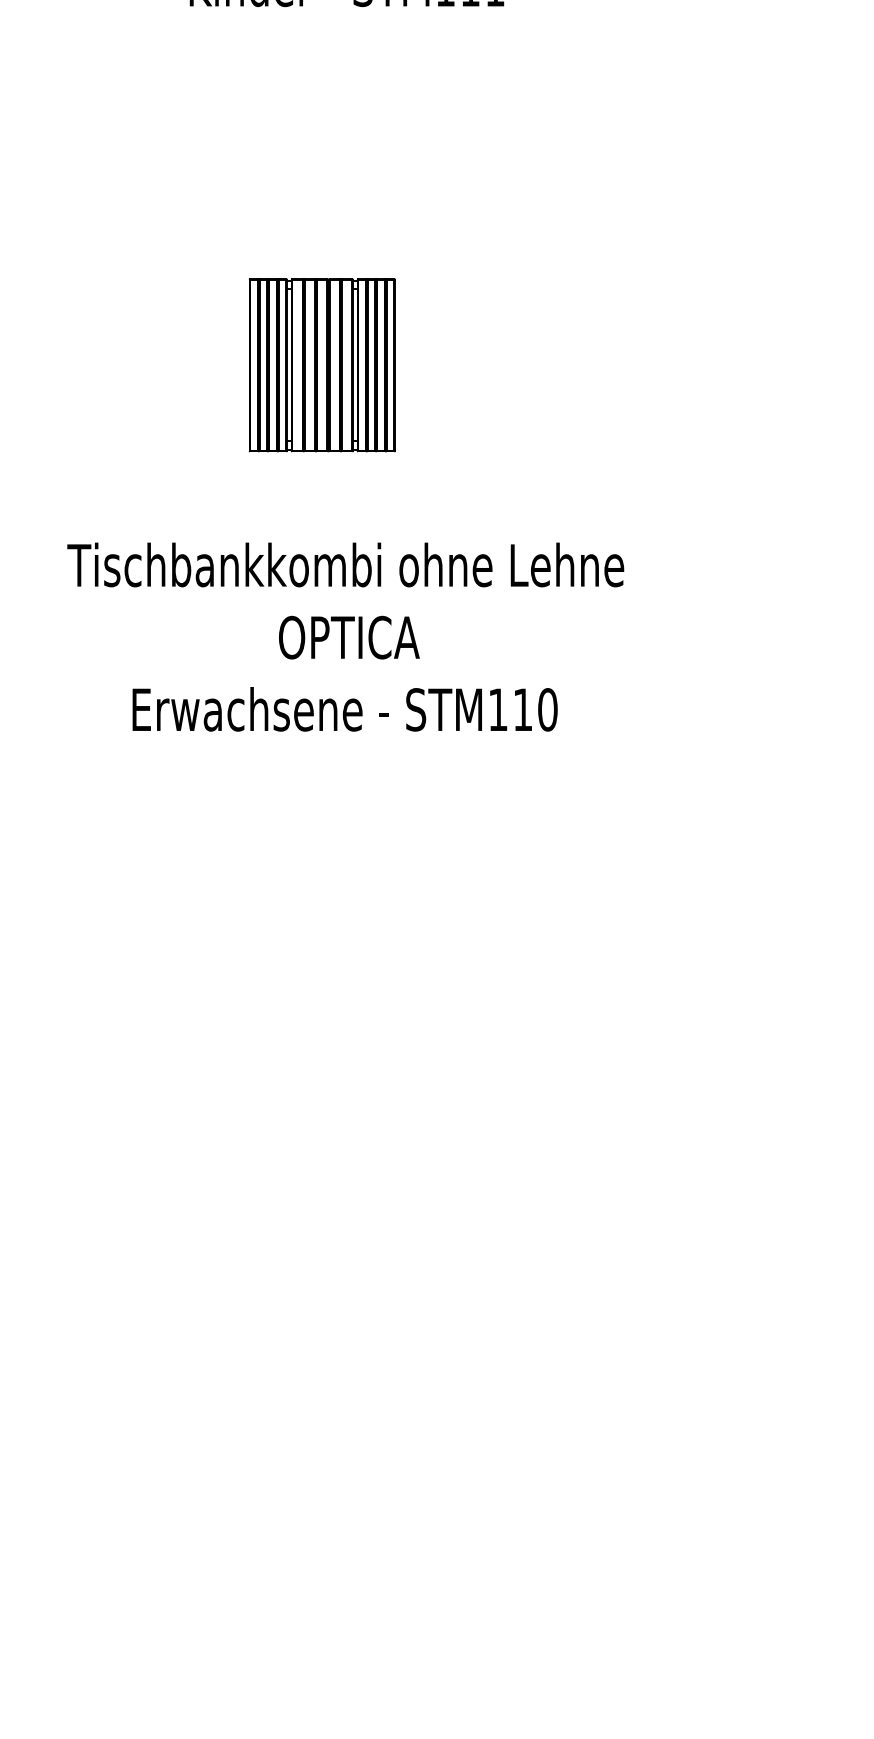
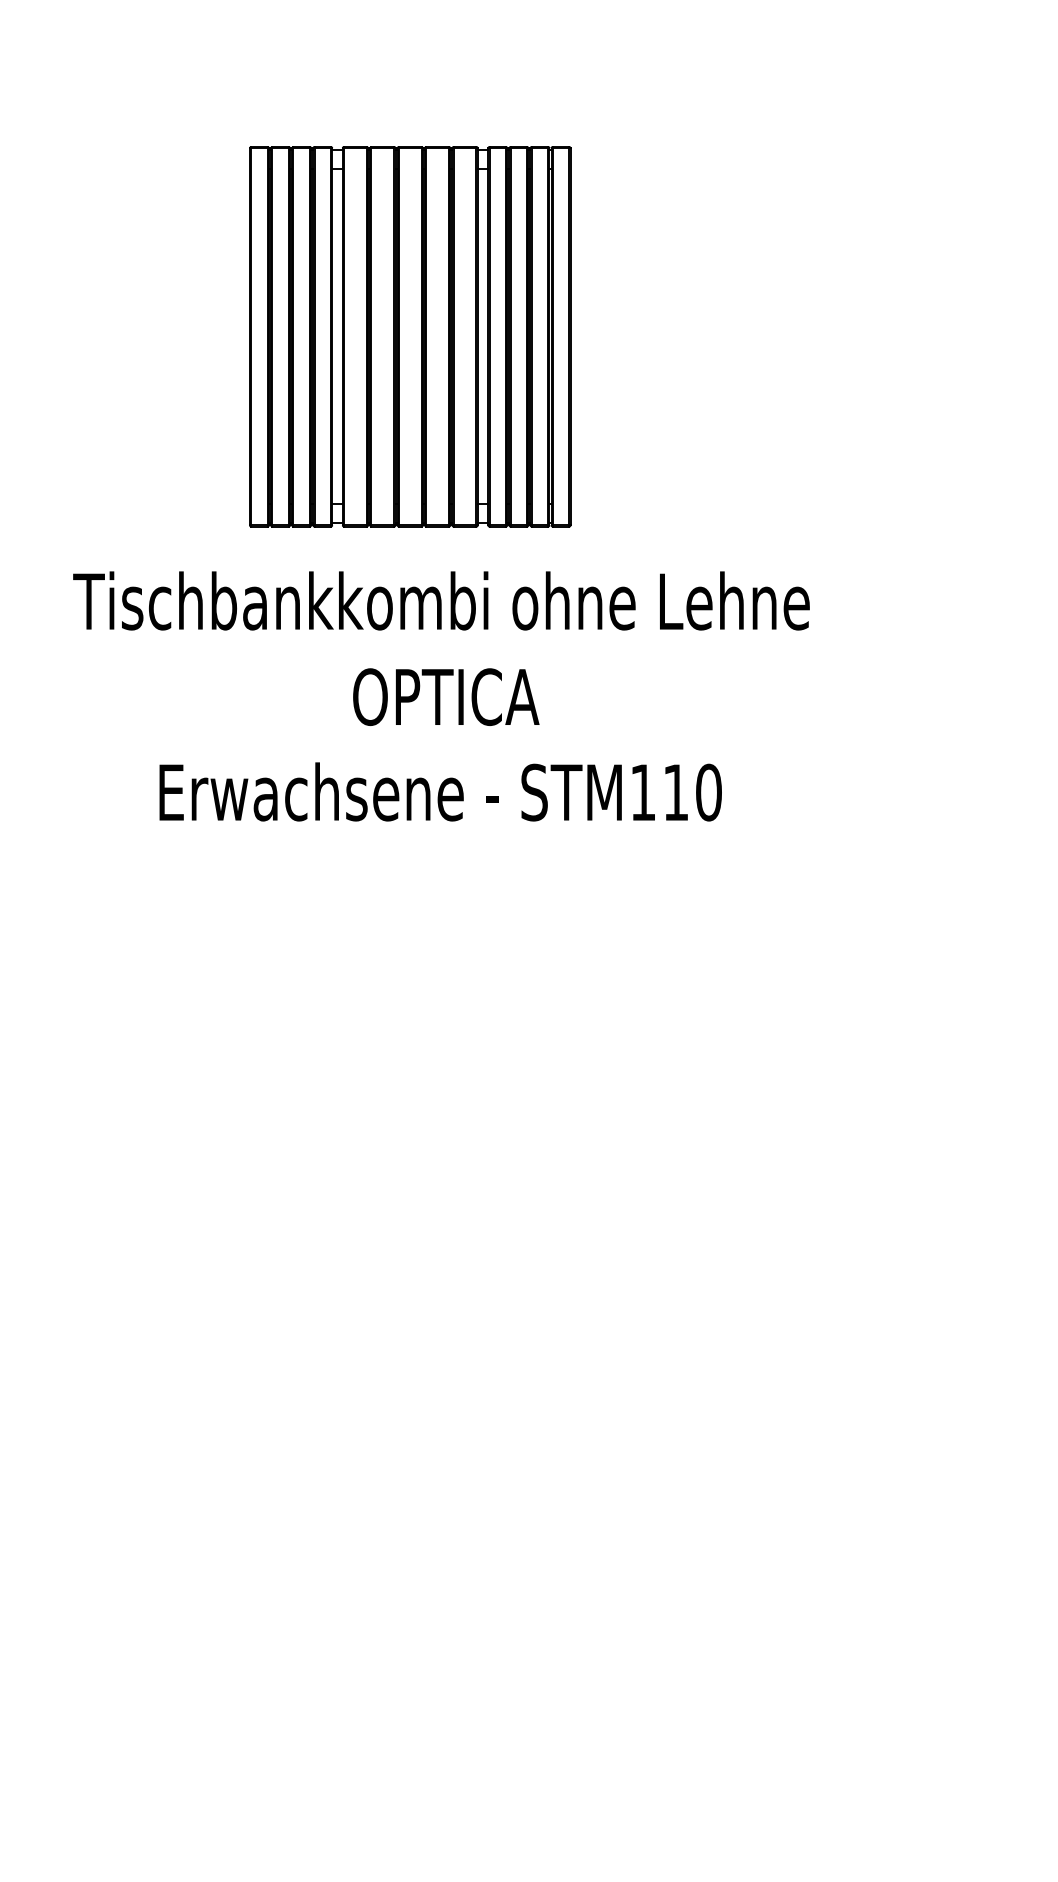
part: (322, 365) -> (410, 337), size x1.67

